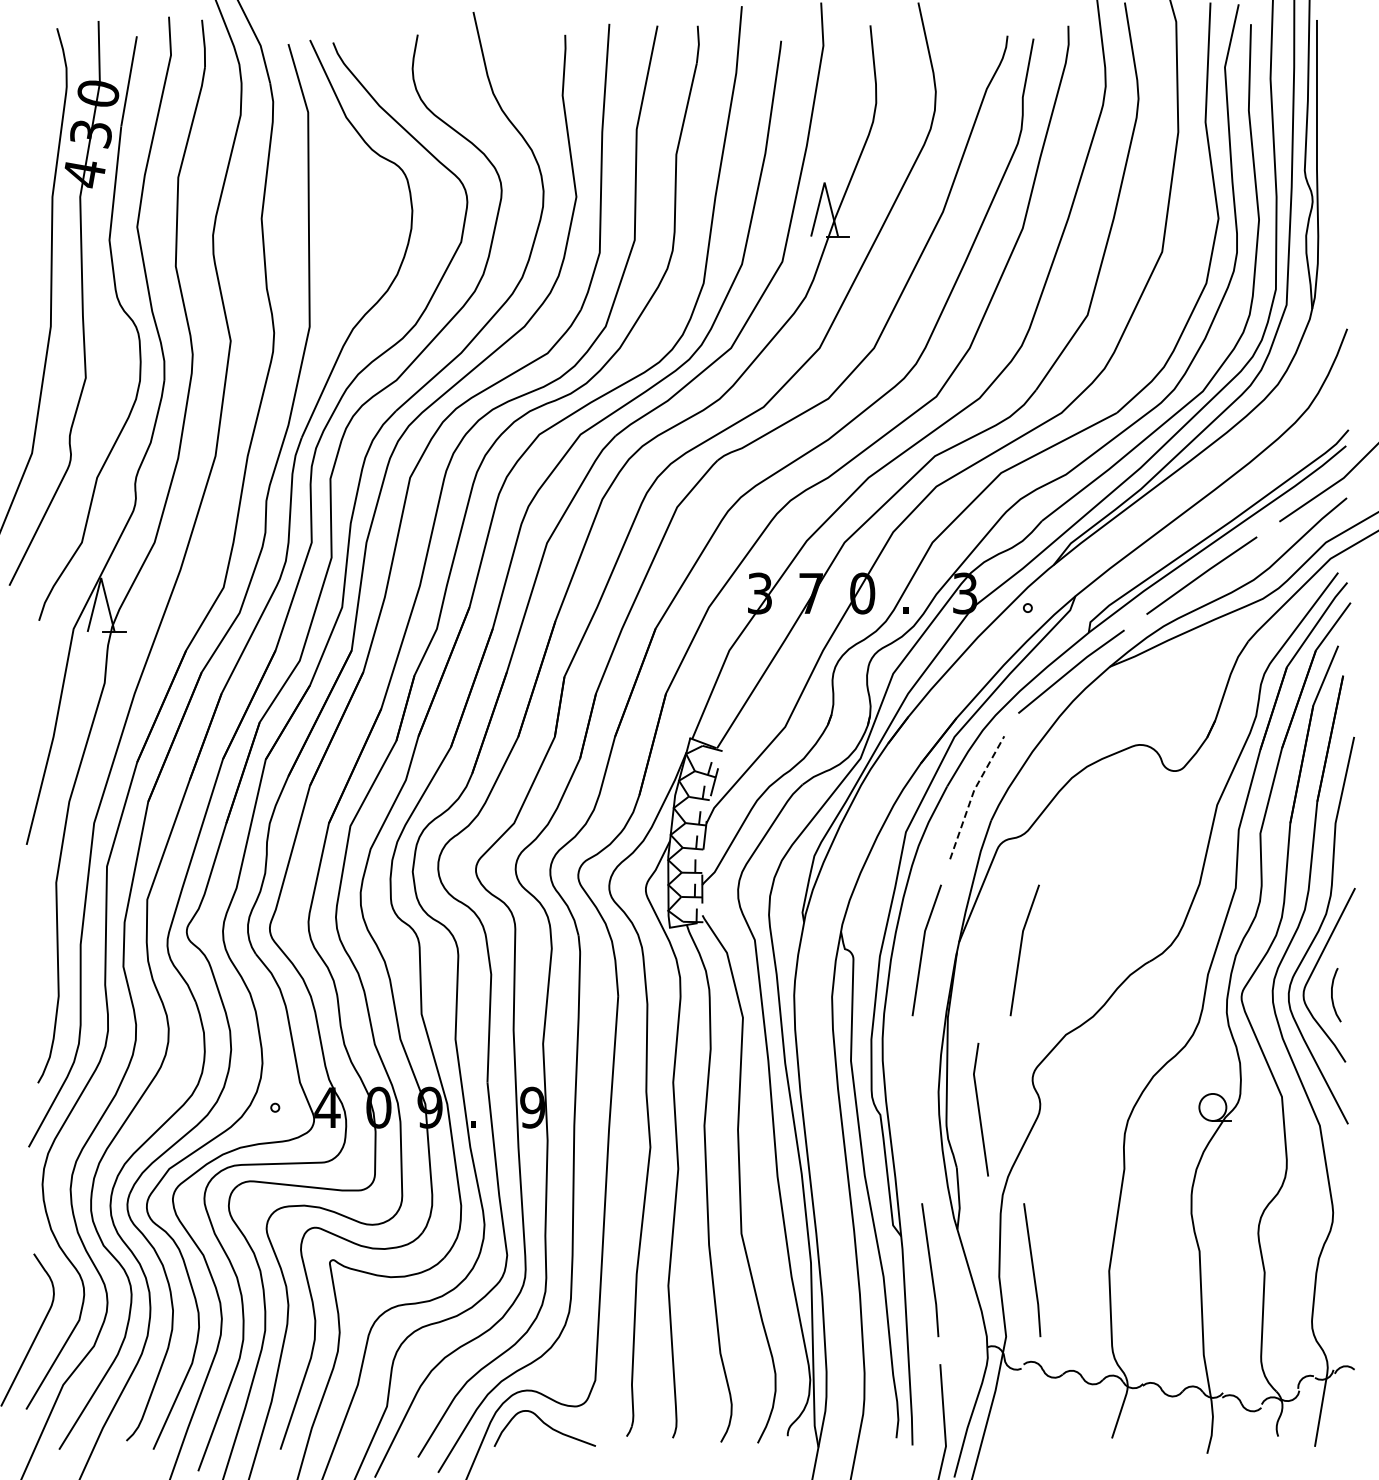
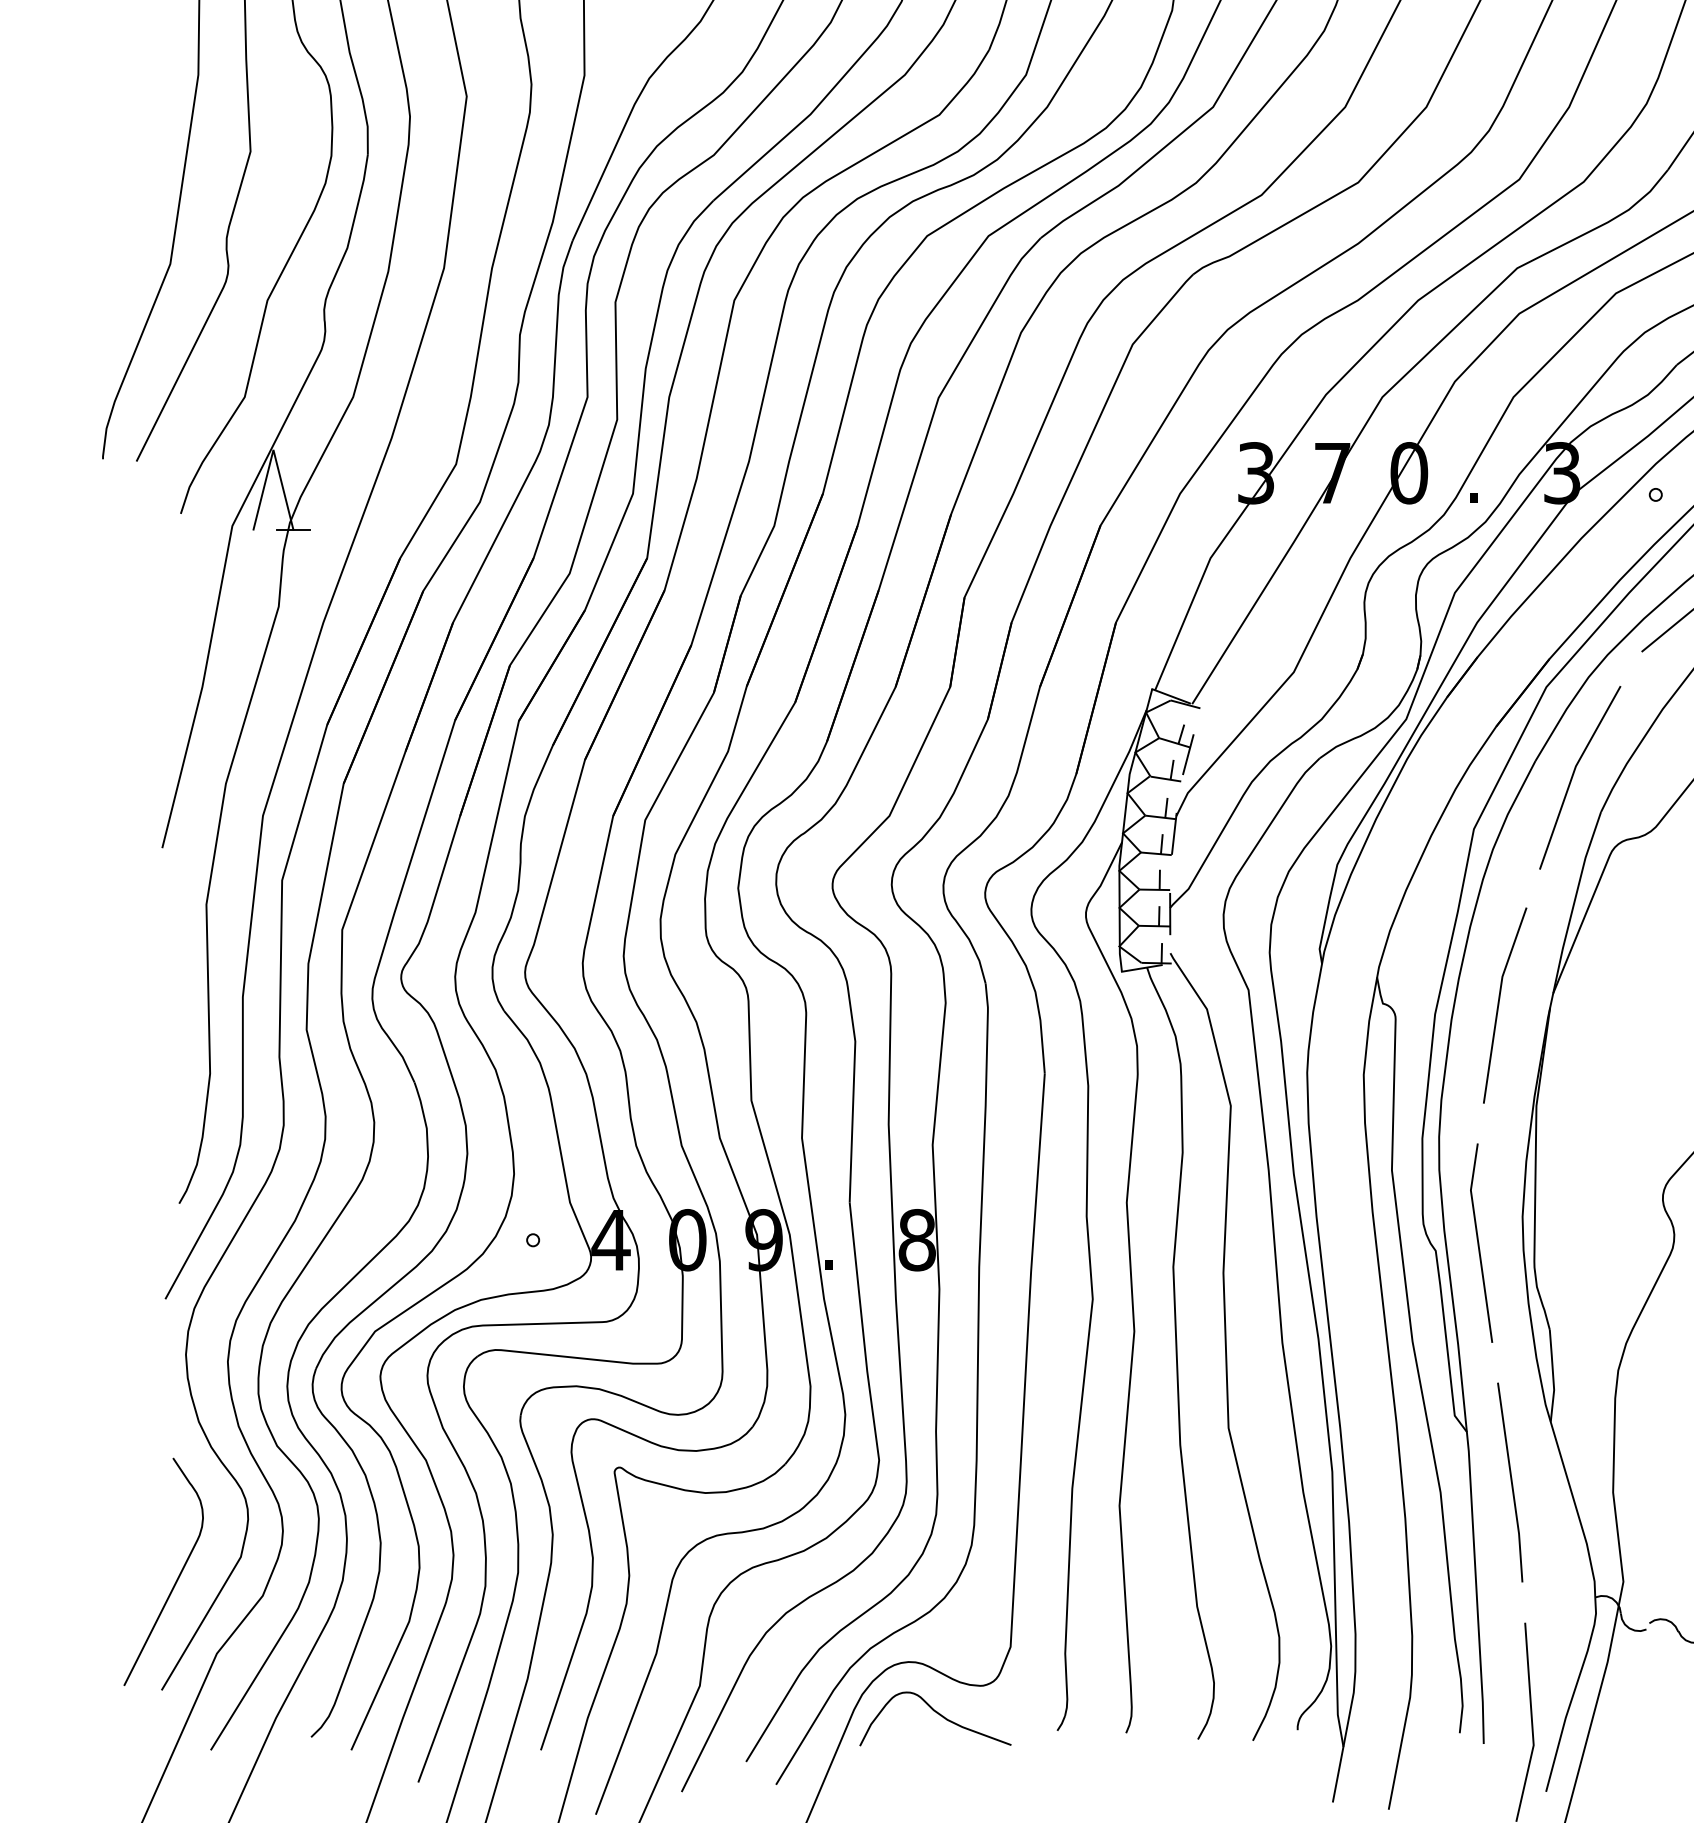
line: (972, 794) -> (1573, 772), dashed -> solid
line: (1021, 950) -> (1646, 1005), removed
text: (532, 1107) -> (916, 1239), 9 -> 8
line: (979, 1109) -> (1479, 1242), moved
line: (1032, 1270) -> (1662, 1483), removed

